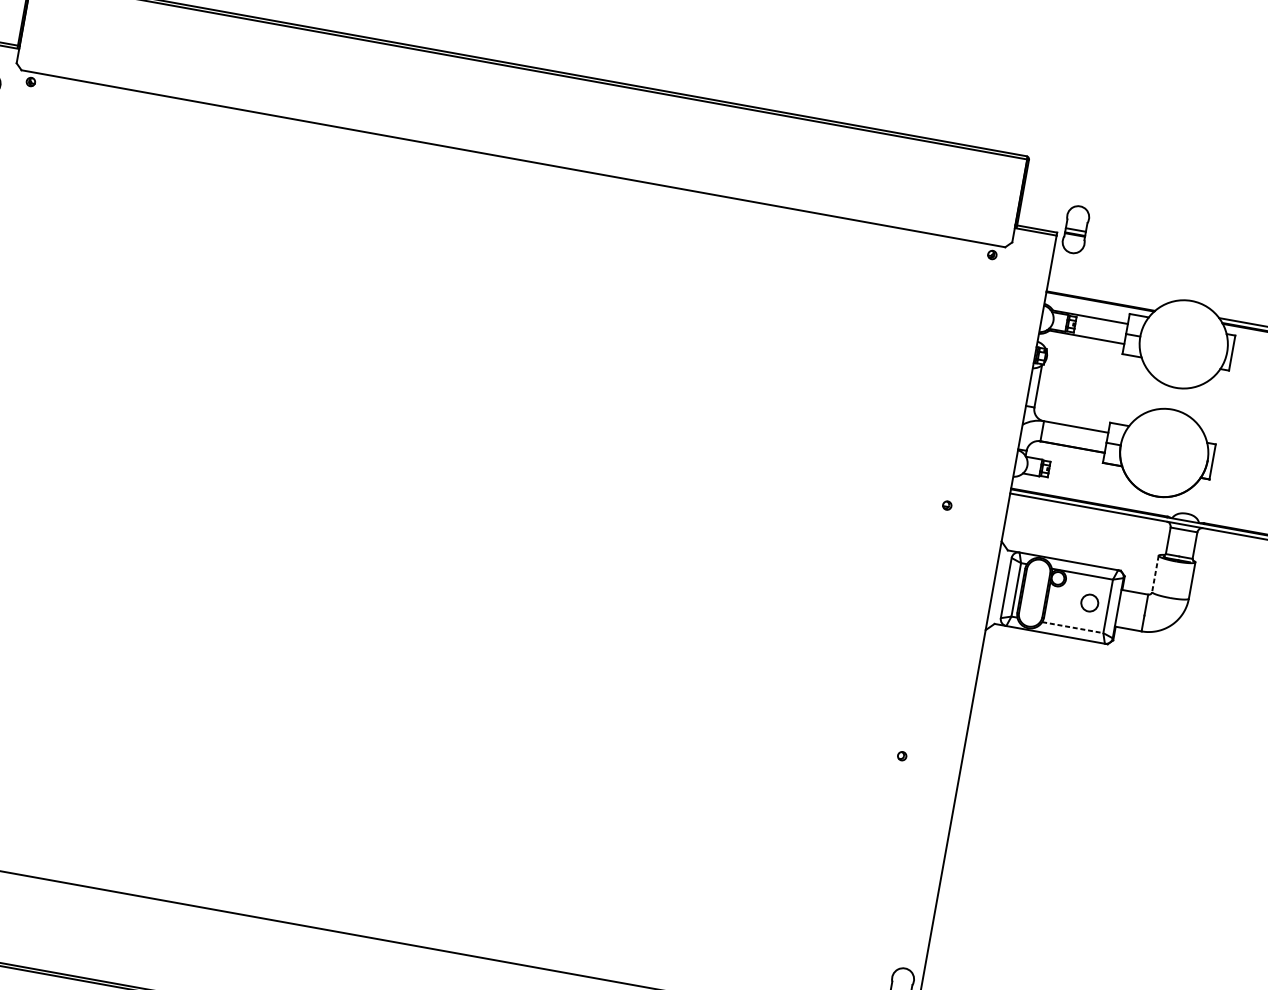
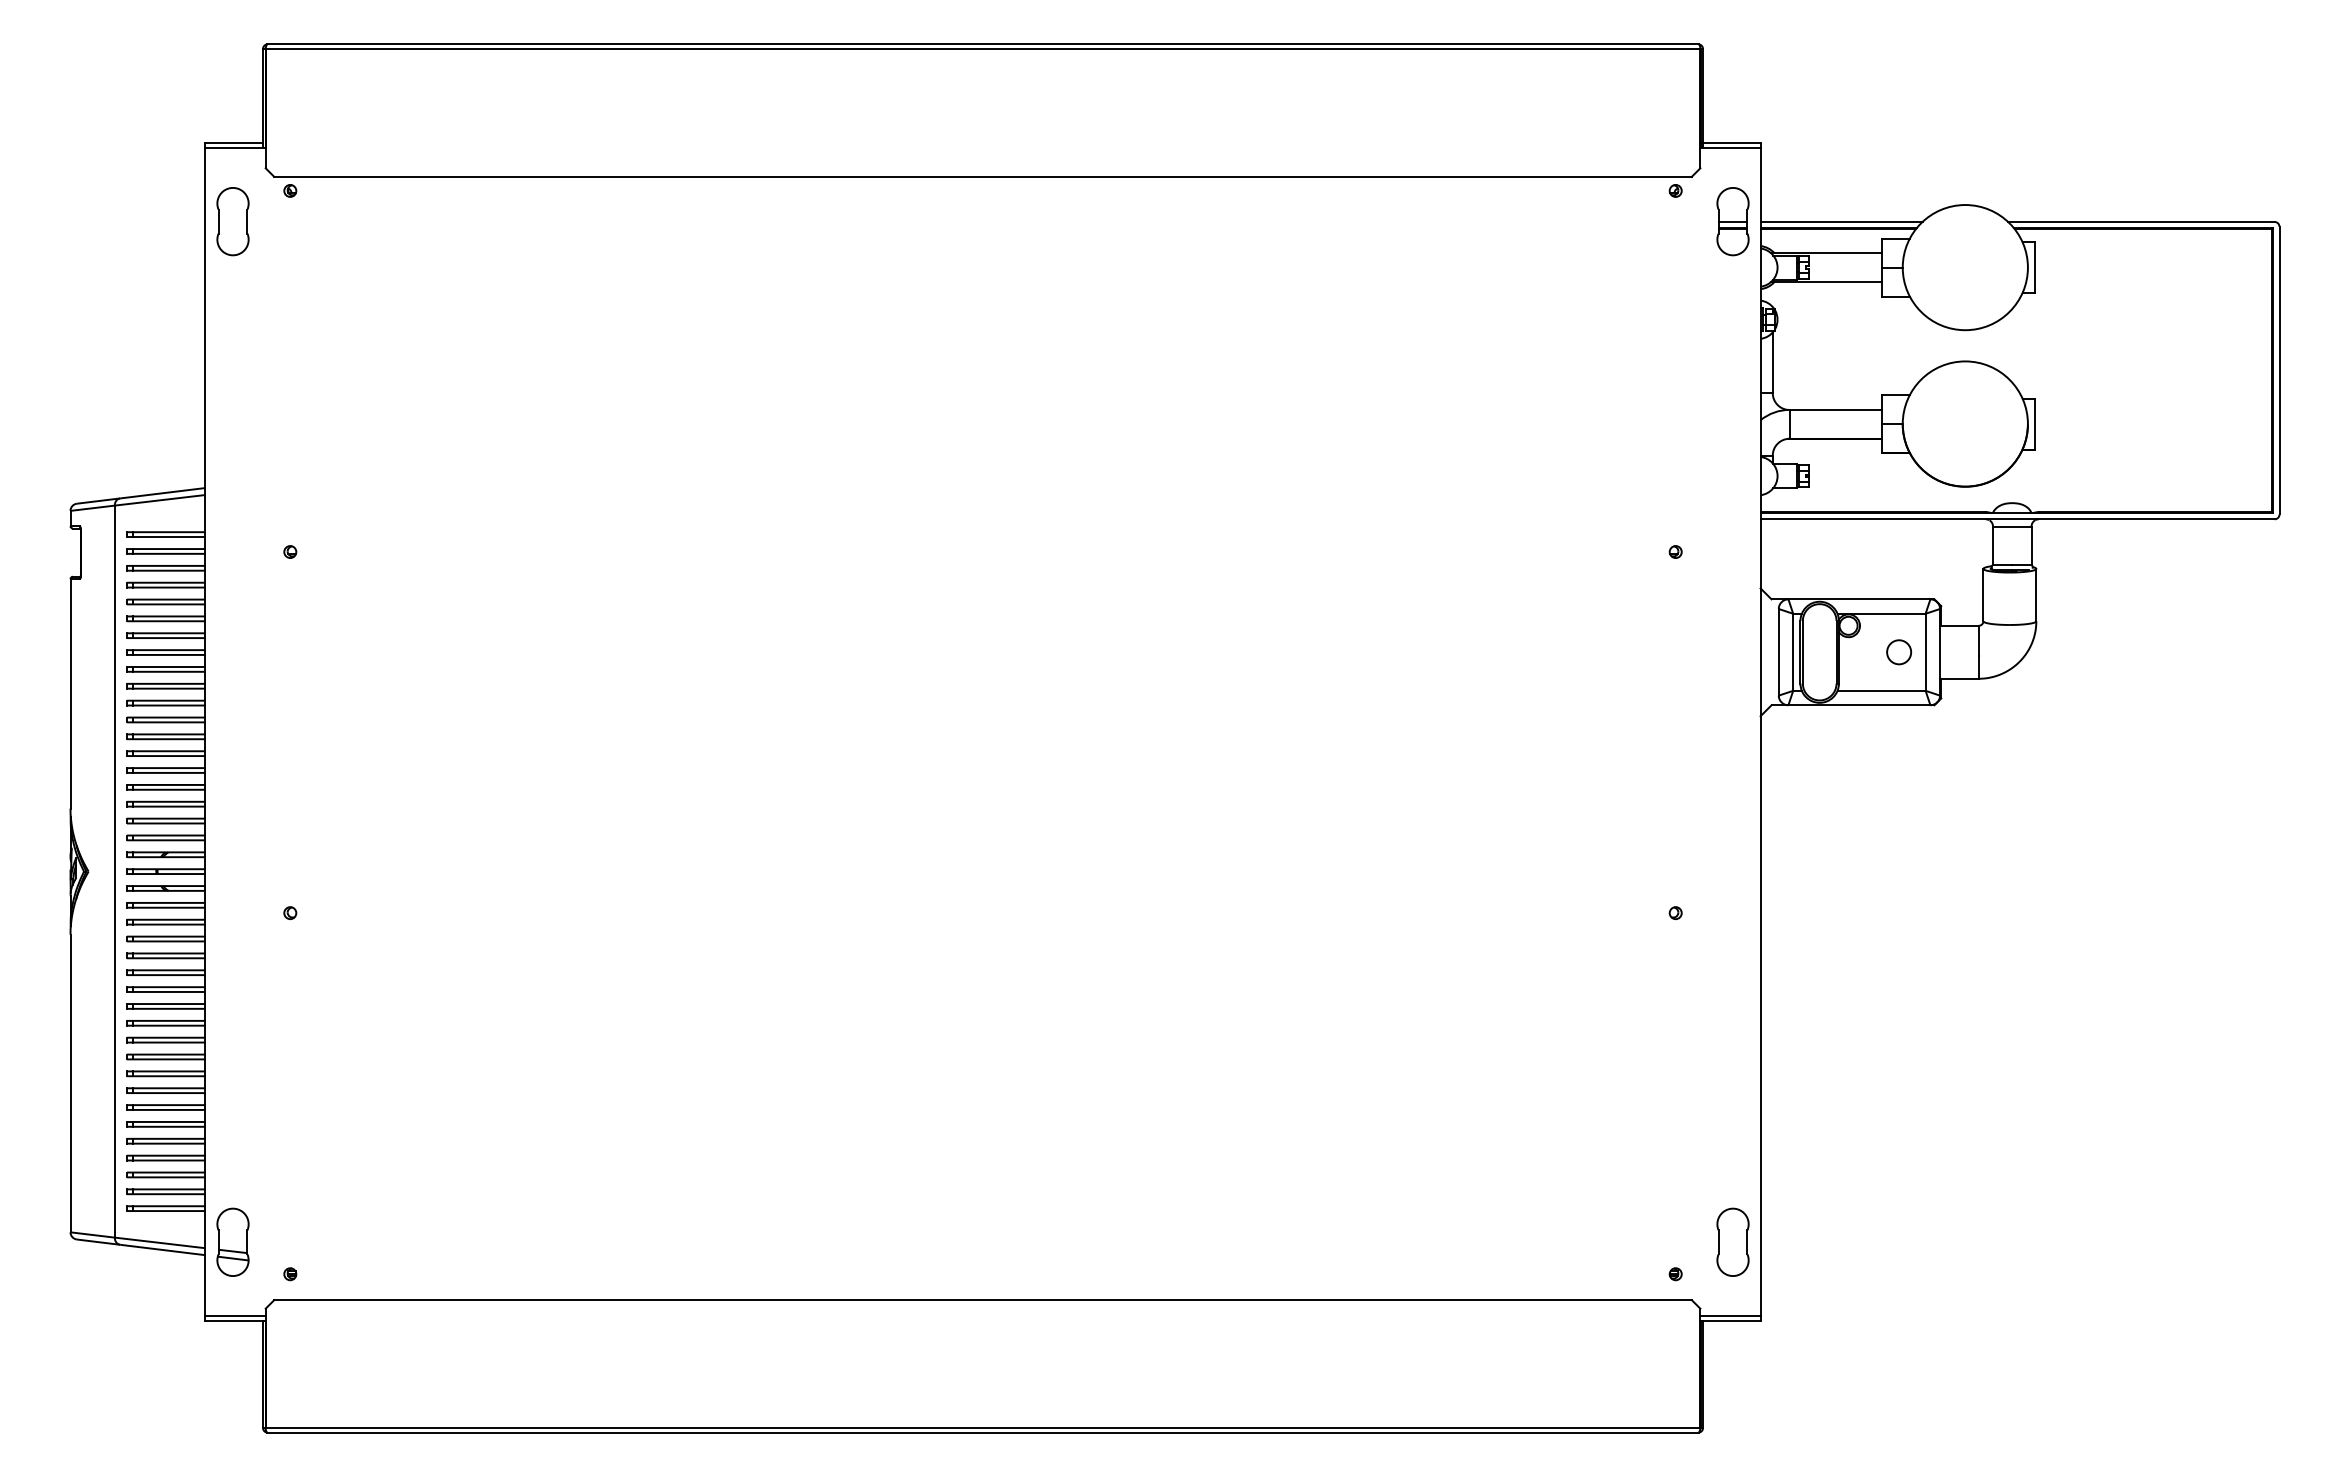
part: (1075, 229) -> (1732, 221), moved
line: (1103, 297) -> (1841, 222), added
line: (1155, 574) -> (1983, 595), dashed -> solid
line: (1073, 627) -> (1882, 690), dashed -> solid

